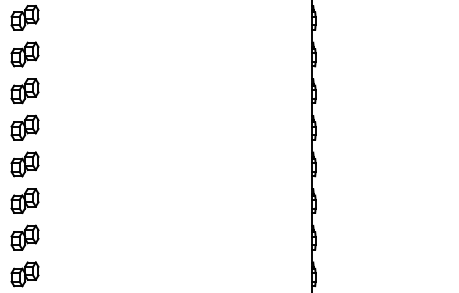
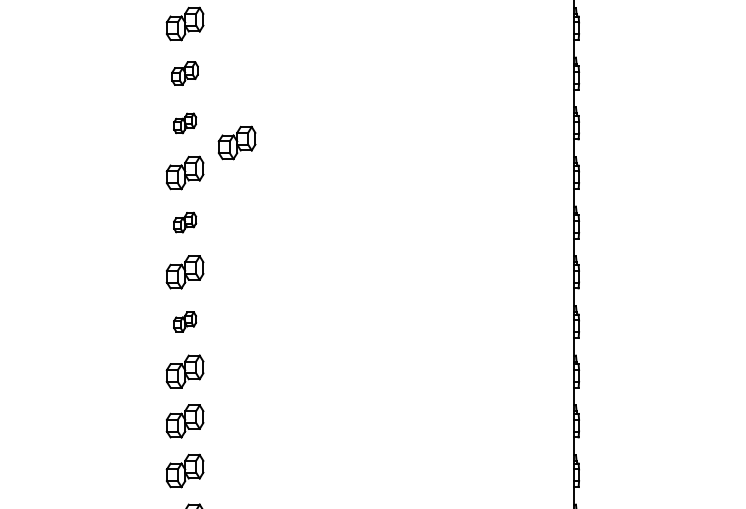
part: (24, 54) -> (184, 73), size x0.7
part: (24, 91) -> (184, 123), size x0.6
part: (62, 105) -> (236, 142), added
part: (24, 164) -> (184, 222), size x0.6
part: (24, 237) -> (184, 321), size x0.6

